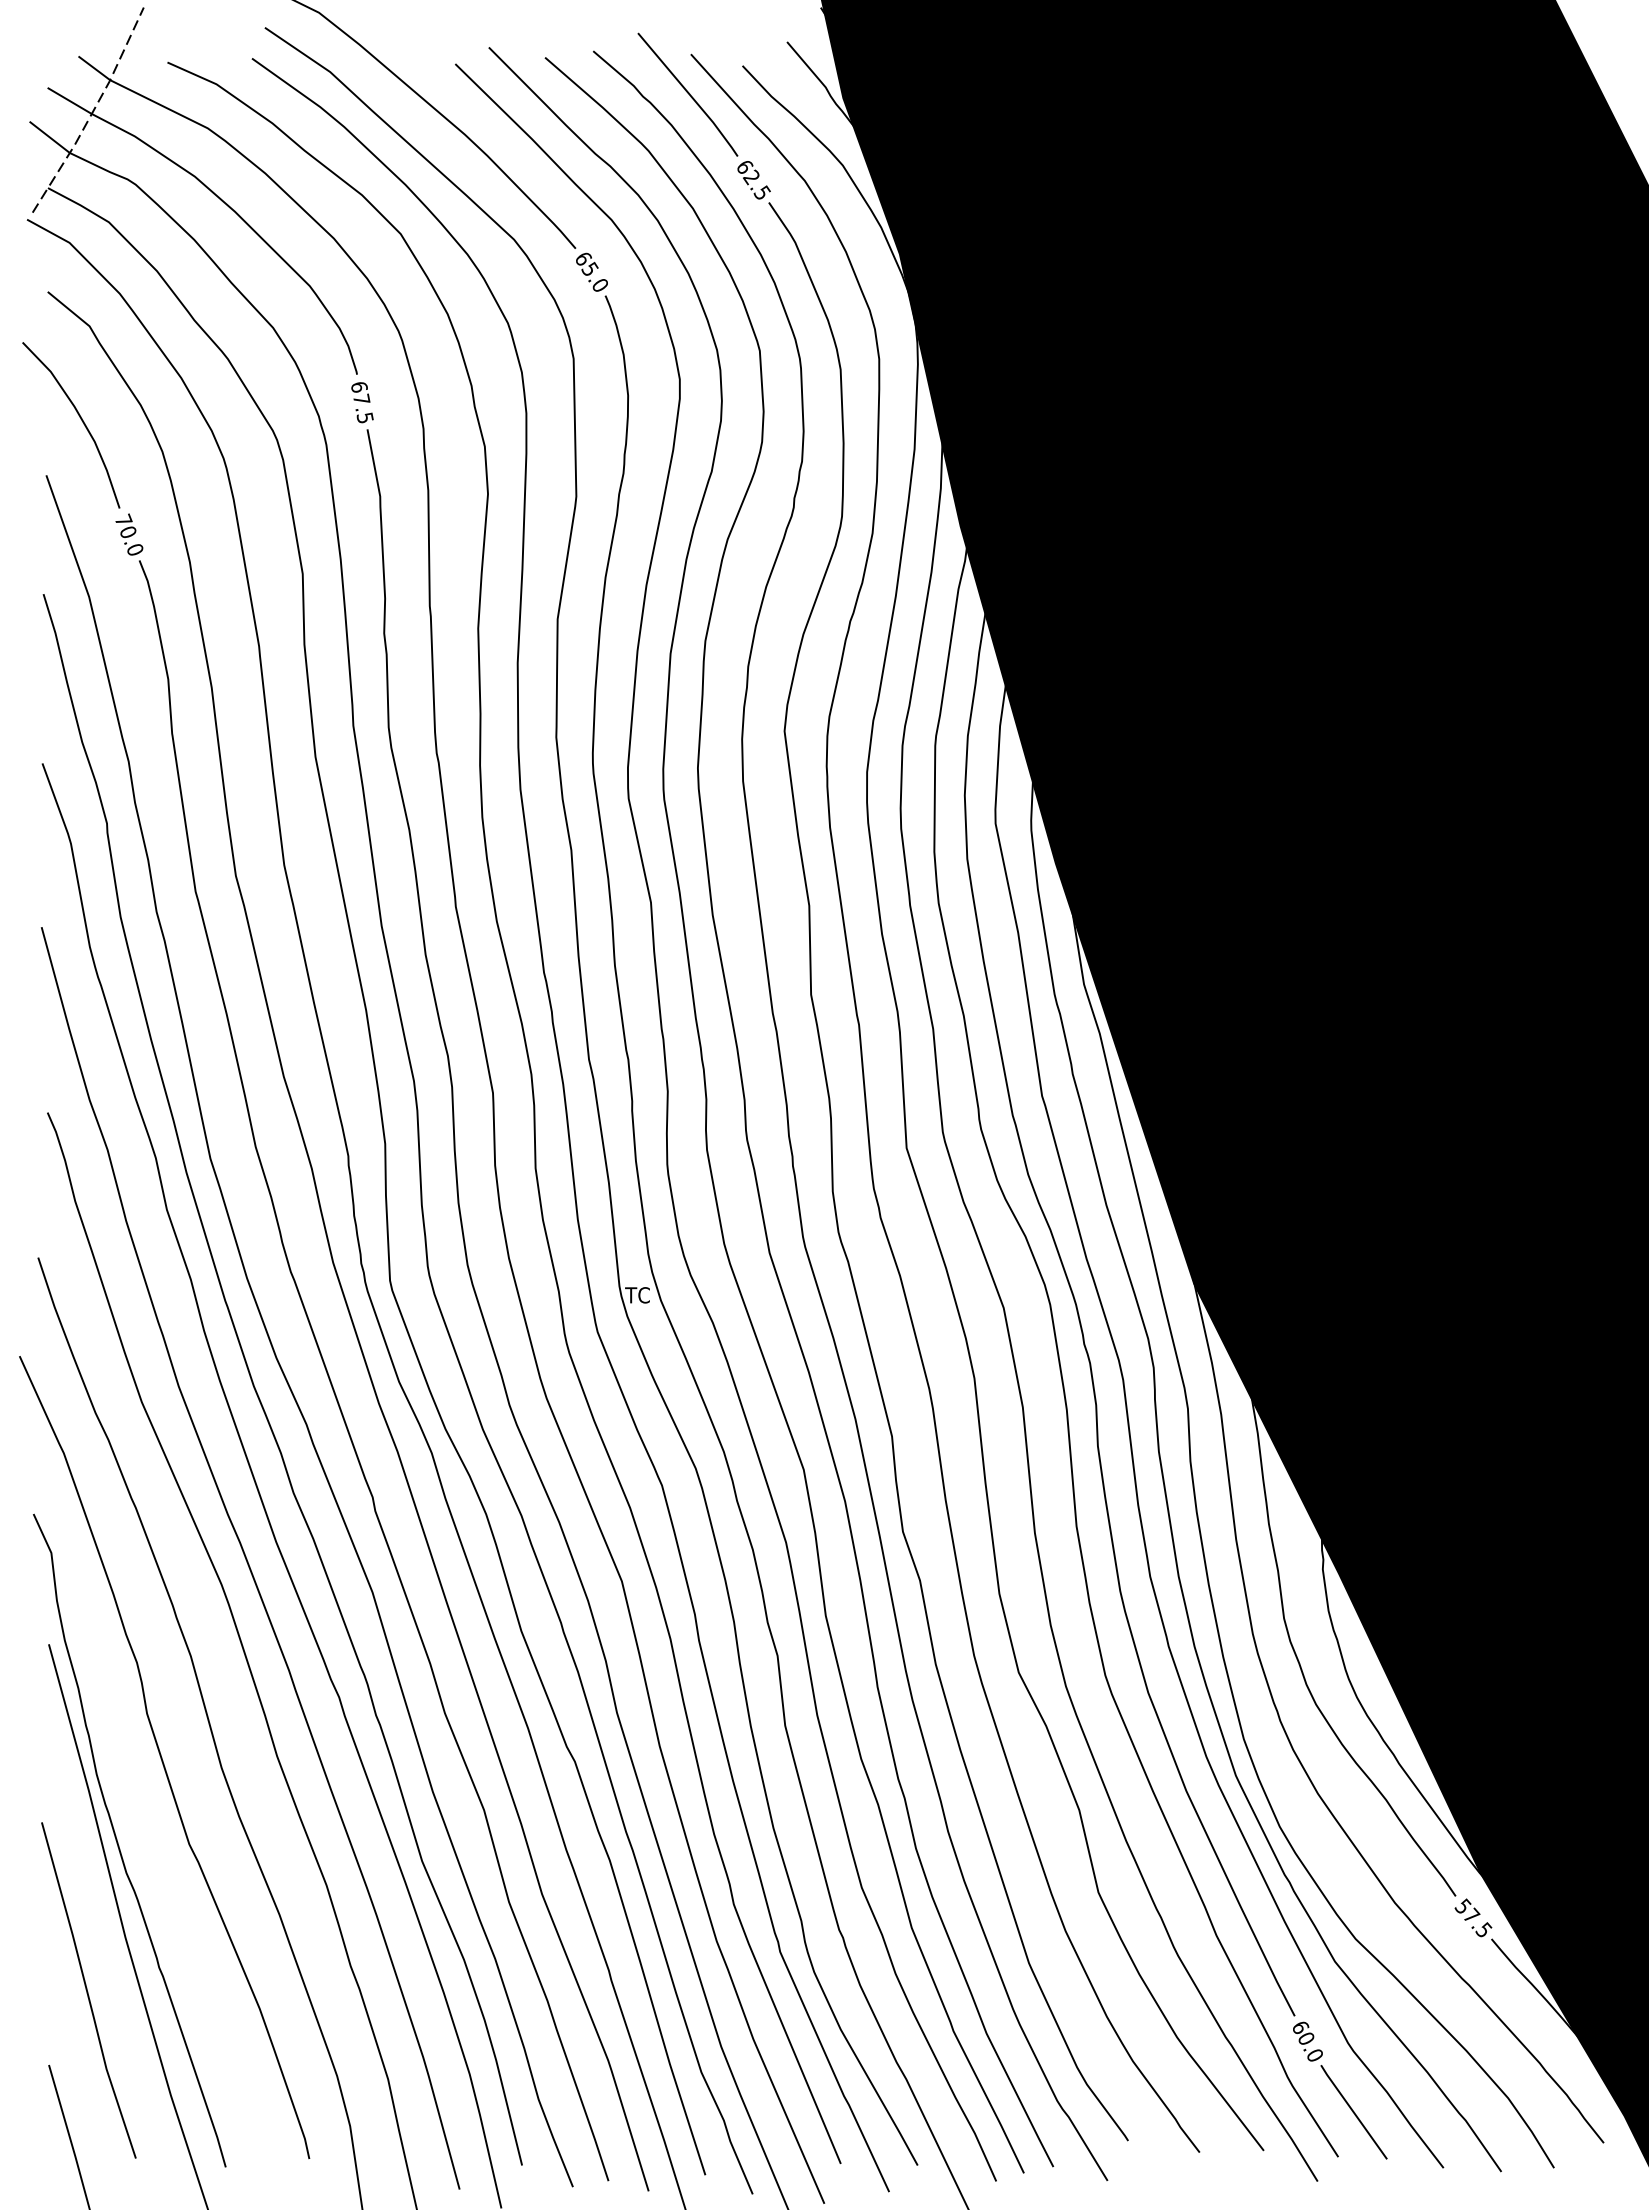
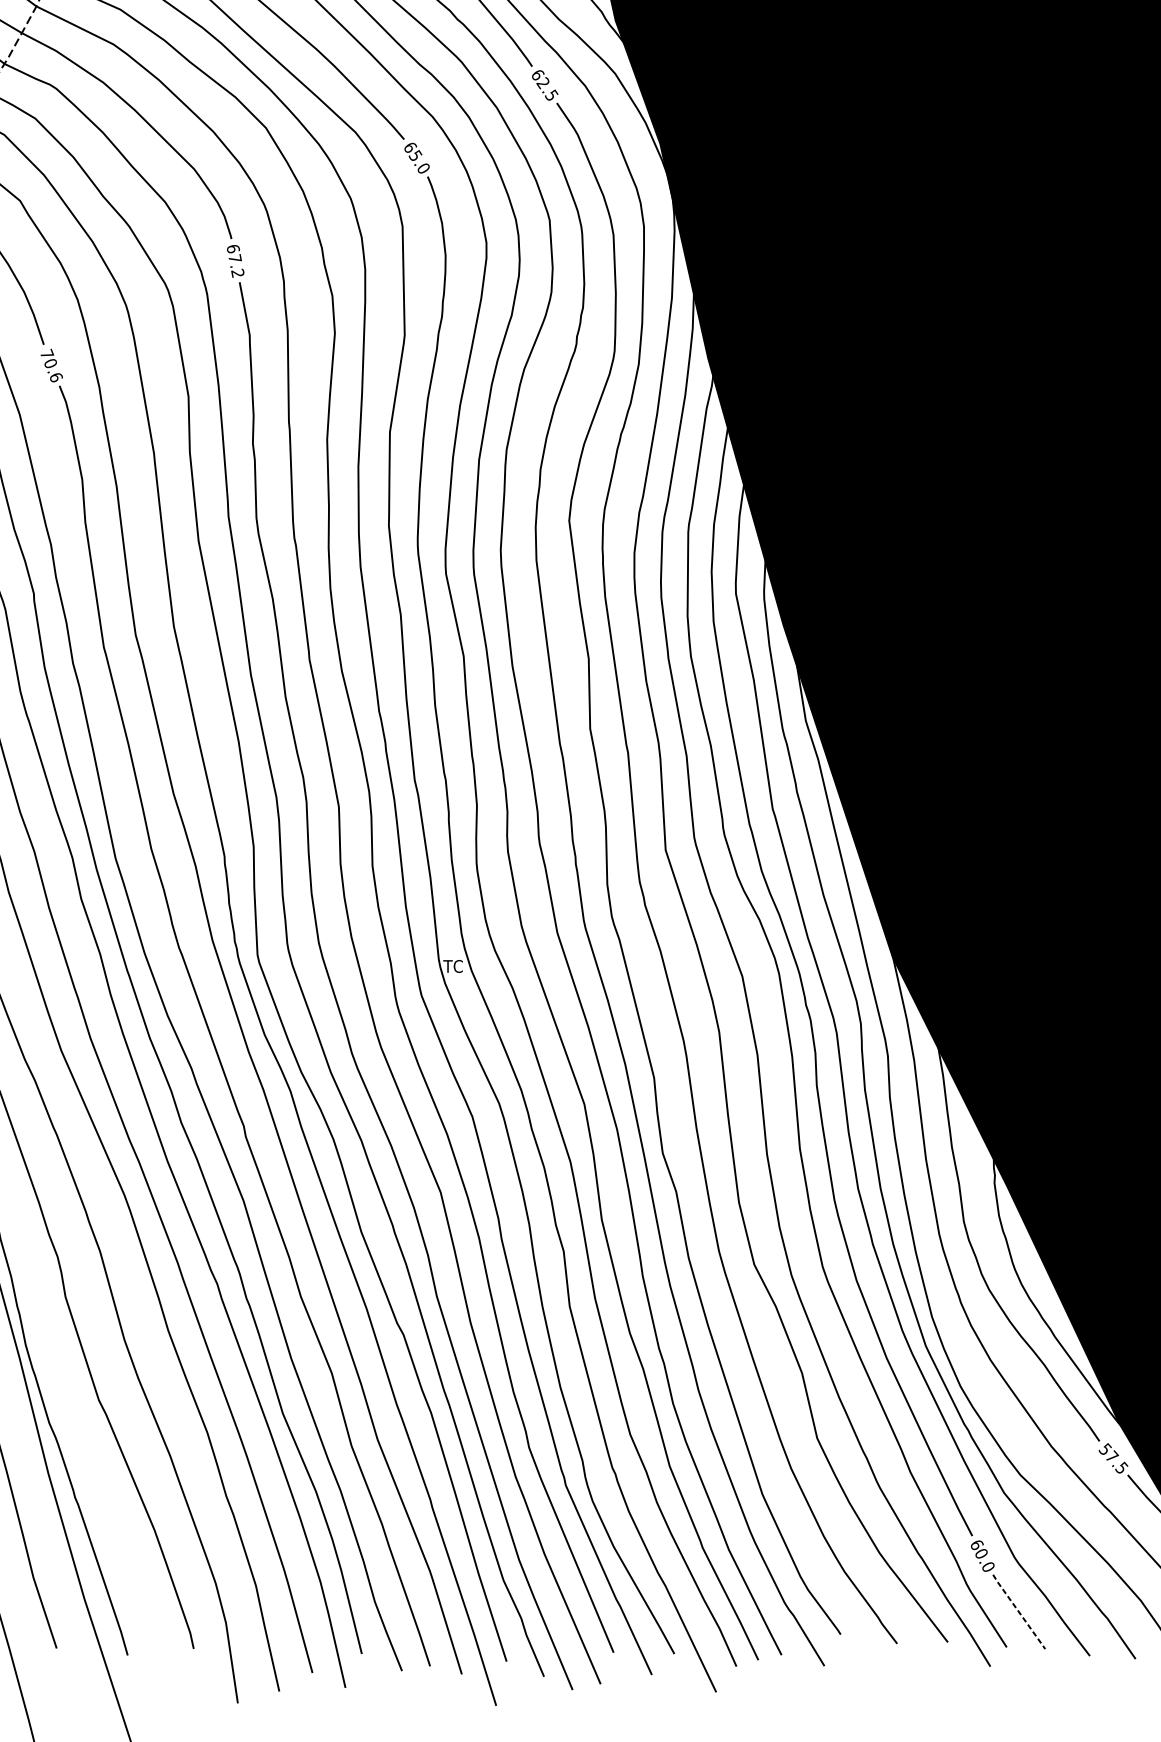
text: (364, 417) -> (237, 272), 67.5 -> 67.2
text: (135, 550) -> (56, 377), 70.0 -> 70.6
line: (1353, 2112) -> (1018, 1612), solid -> dashed

